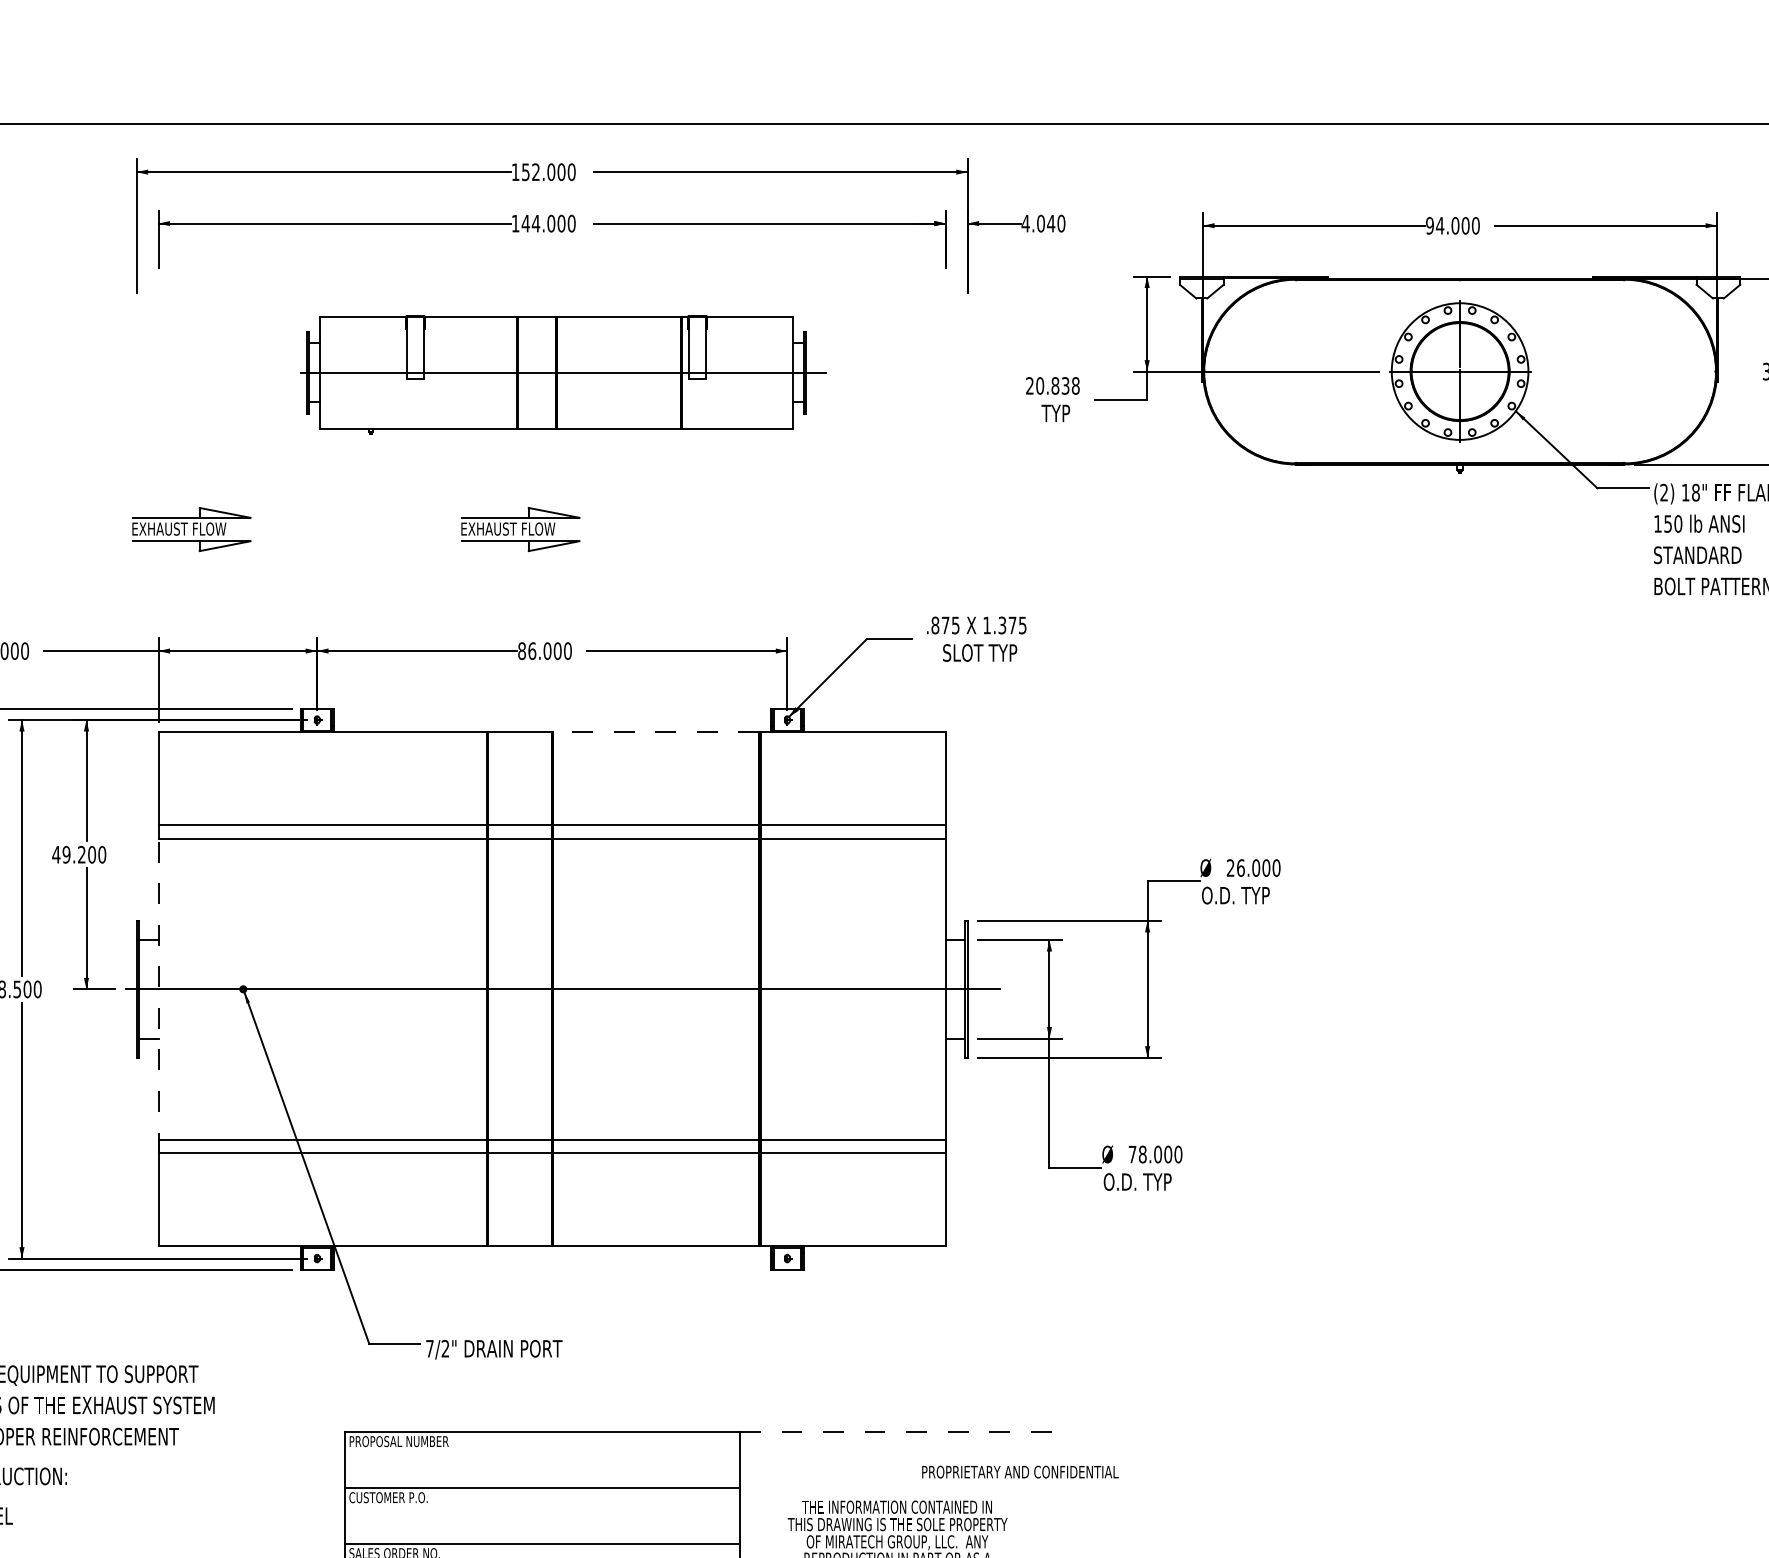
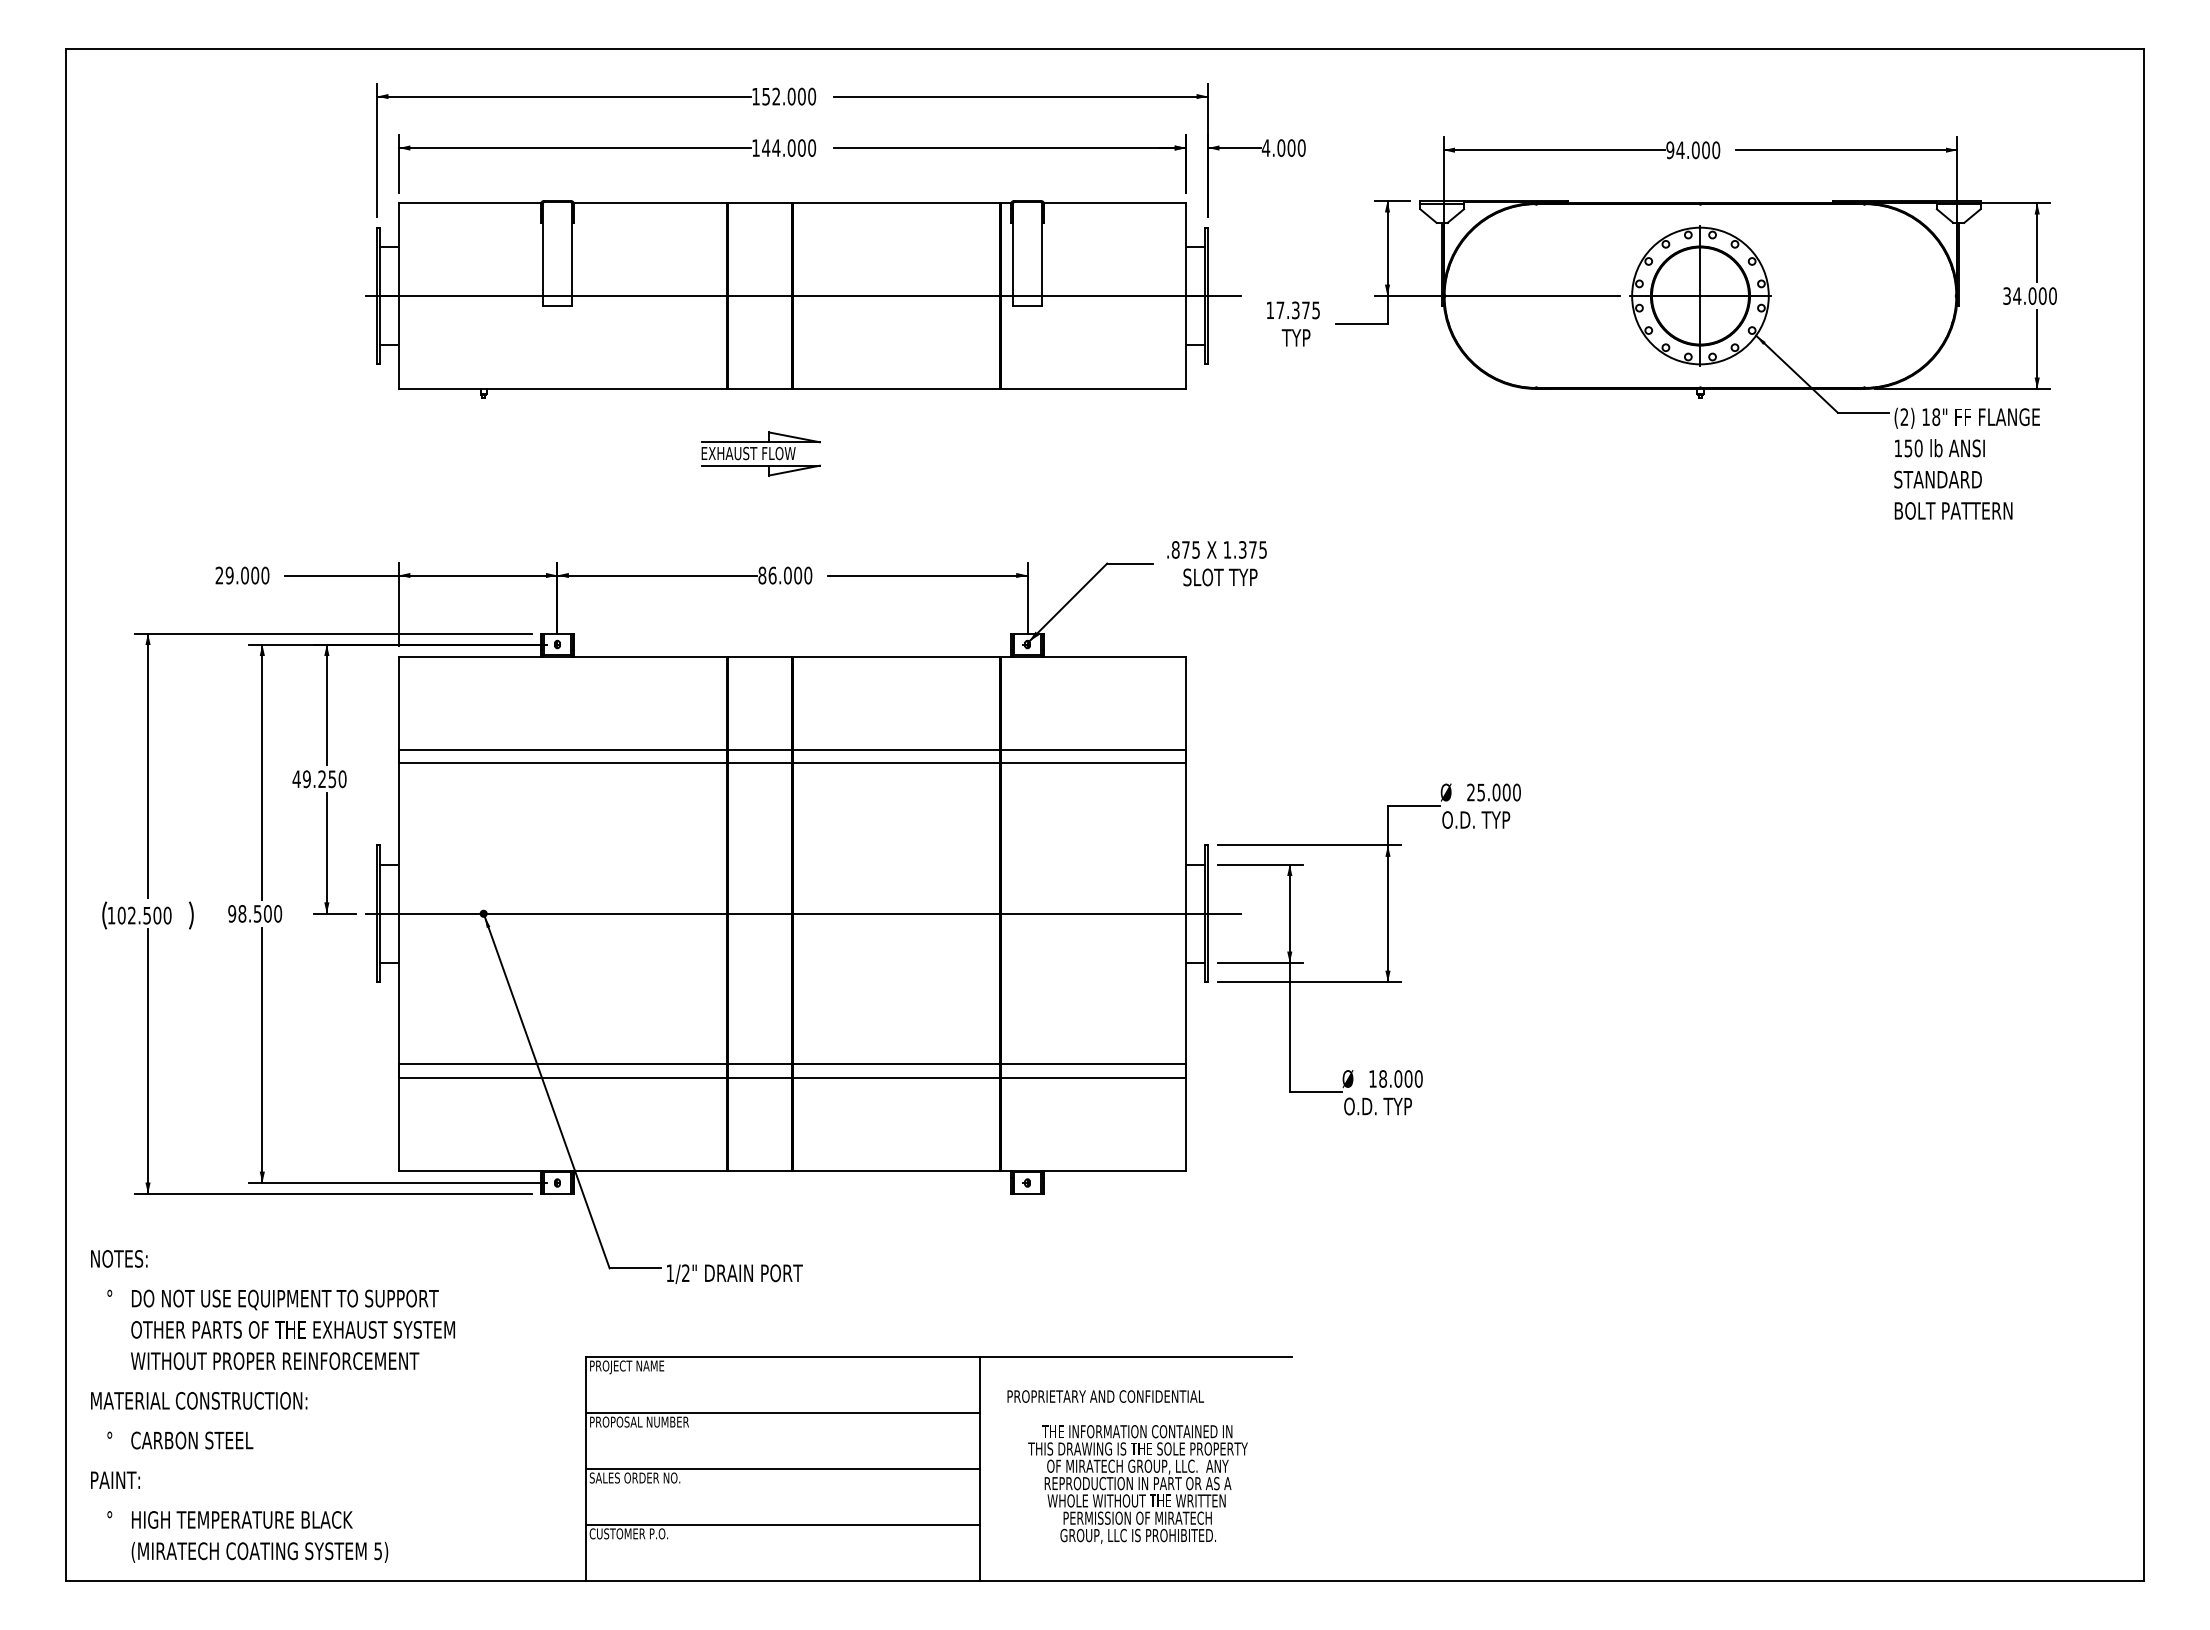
text: (1051, 223) -> (1291, 147), 4.040 -> 4.000
part: (563, 375) -> (803, 299), size x1.67
text: (1053, 386) -> (1293, 310), 20.838 -> 17.375
part: (191, 529) -> (431, 453), removed
line: (655, 732) -> (895, 656), dashed -> solid
text: (92, 855) -> (332, 779), 49.200 -> 49.250
text: (1241, 868) -> (1481, 792), 26.000 -> 25.000
line: (158, 989) -> (398, 913), dashed -> solid
text: (1132, 1154) -> (1372, 1078), 78.000 -> 18.000
text: (429, 1348) -> (669, 1272), 7/2" -> 1/2"
line: (896, 1432) -> (1136, 1356), dashed -> solid
text: (408, 1443) -> (648, 1367), PROPOSAL NUMBER -> PROJECT NAME
text: (1020, 1472) -> (1105, 1396), moved
text: (398, 1497) -> (638, 1421), CUSTOMER P.O. -> PROPOSAL NUMBER

